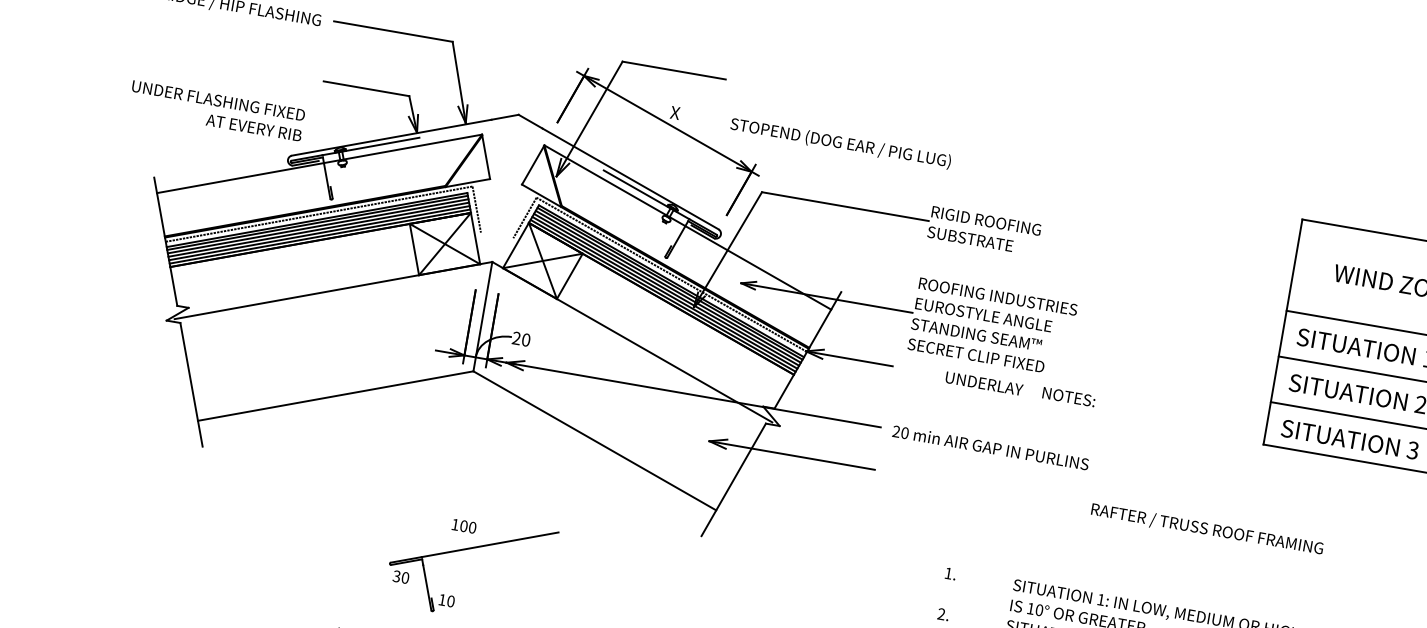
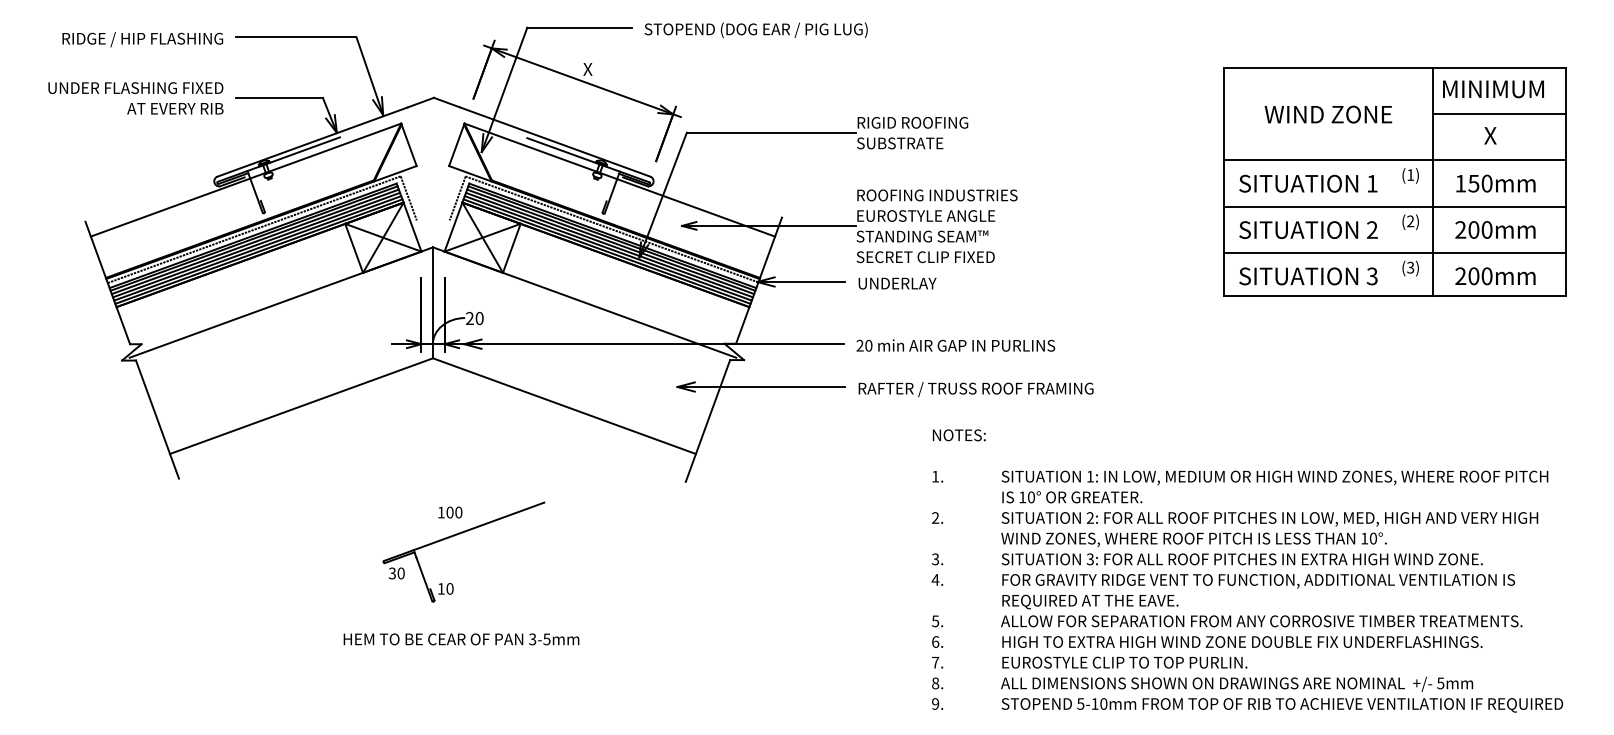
text: (216, 110) -> (135, 98), moved
text: (840, 142) -> (755, 29), moved
text: (984, 383) -> (897, 283), moved
text: (1068, 397) -> (958, 435), moved
text: (1206, 529) -> (975, 389), moved

